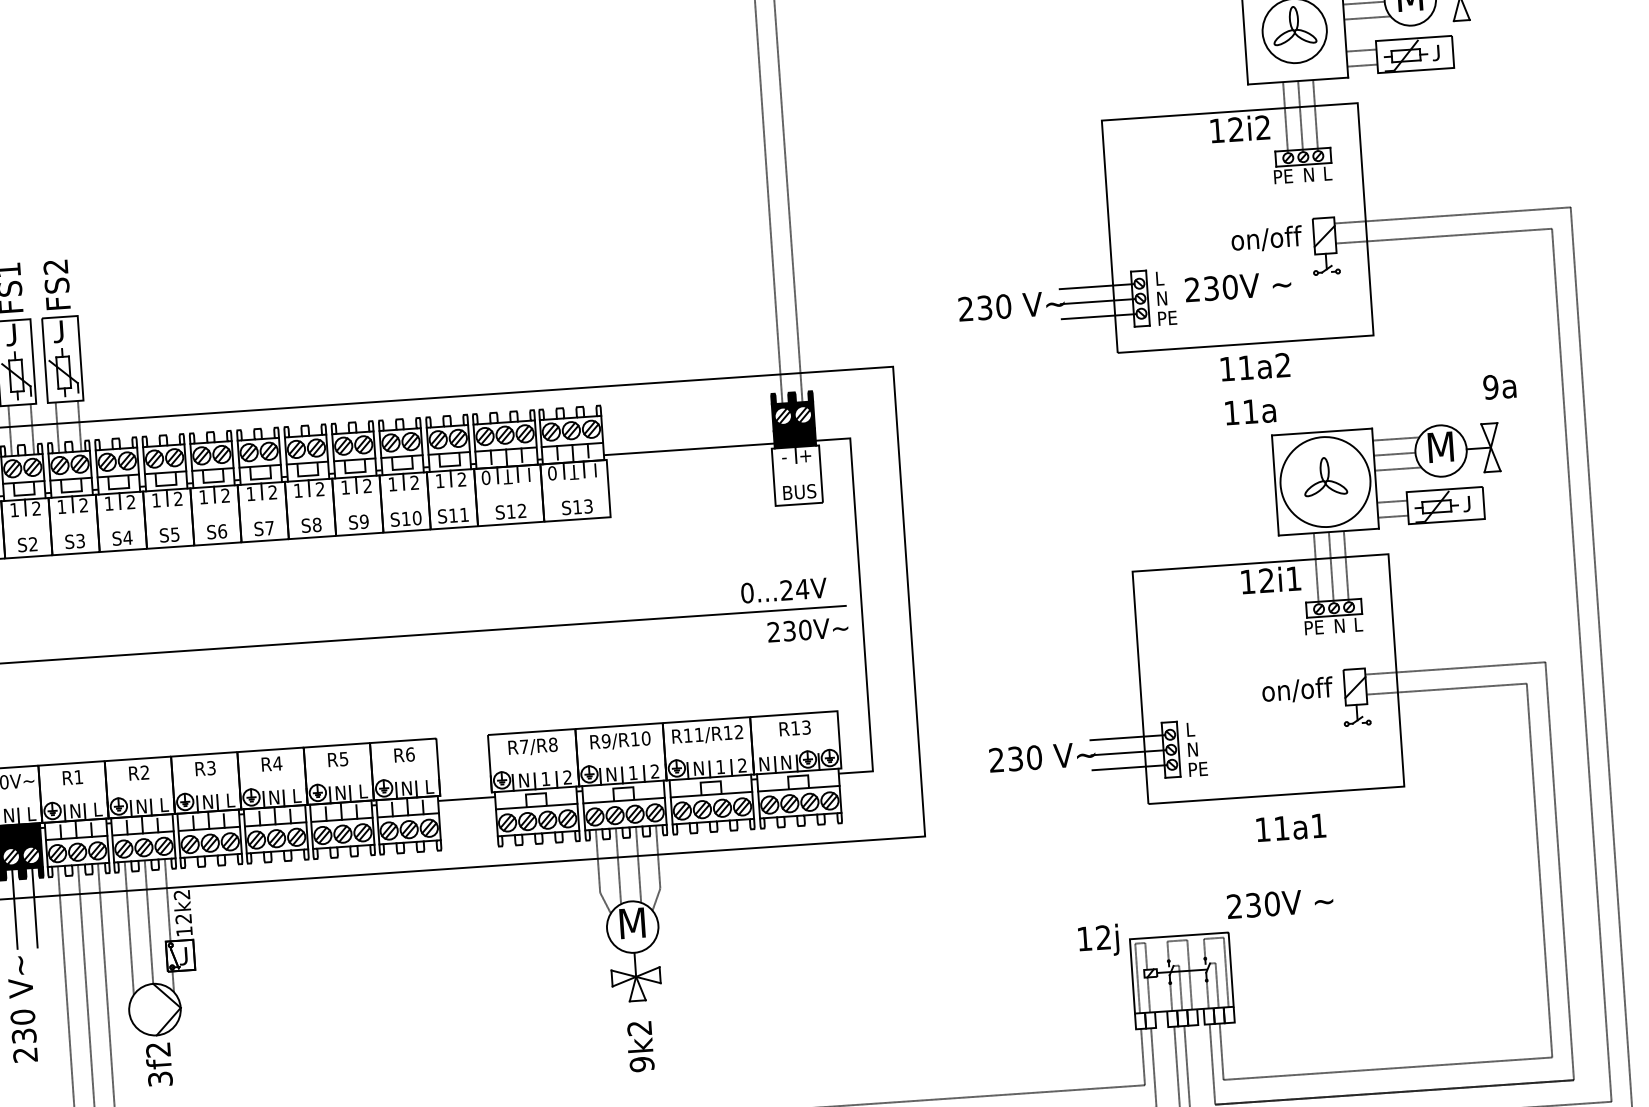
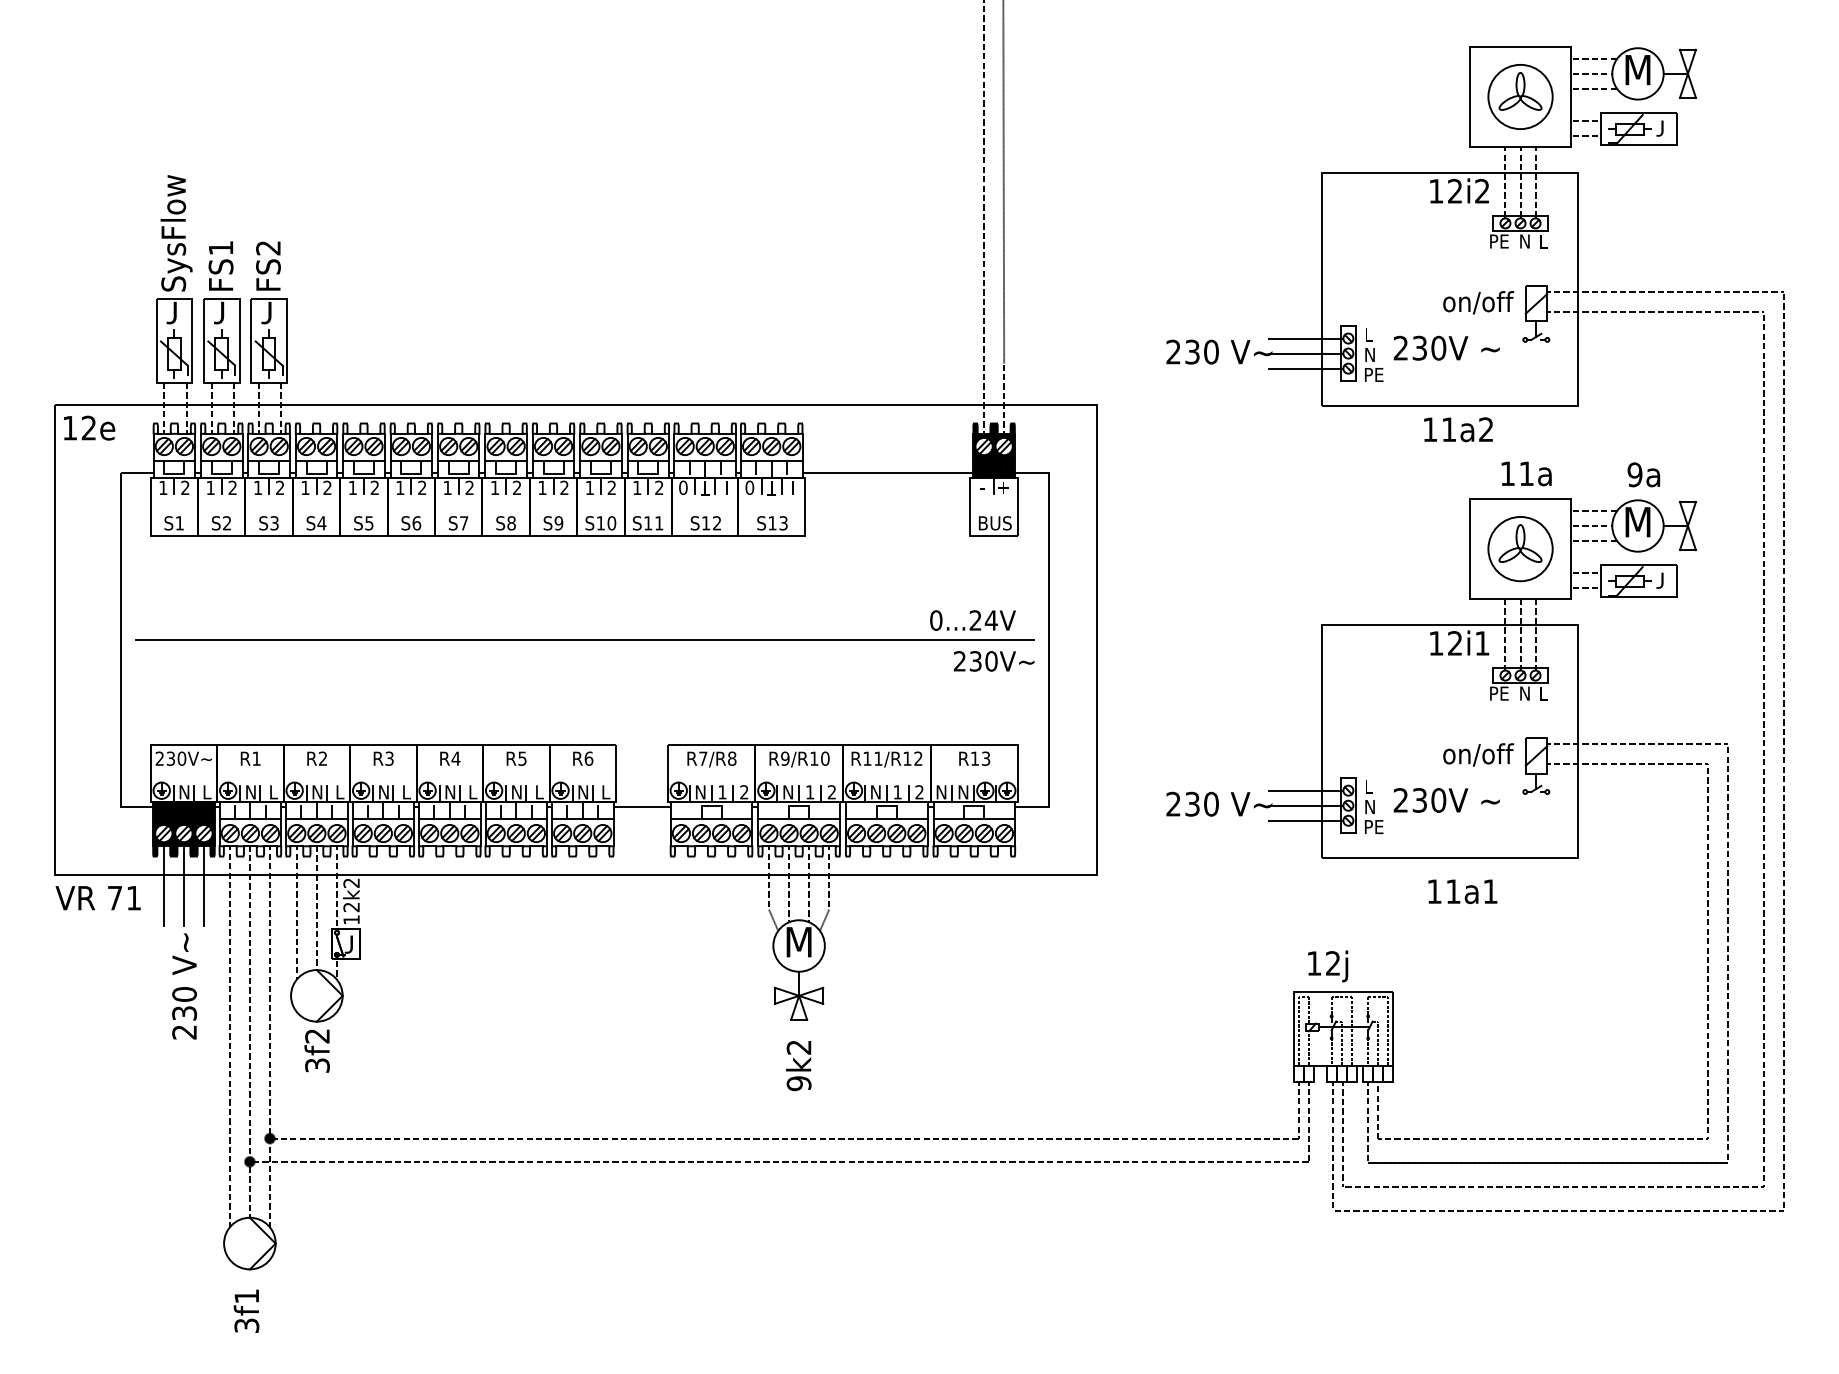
text: (1499, 386) -> (1643, 474), moved
text: (1250, 411) -> (1526, 473), moved
circle: (1325, 481) -> (1520, 548), size x0.71
text: (1280, 903) -> (1446, 800), moved
text: (1099, 940) -> (1328, 966), moved

